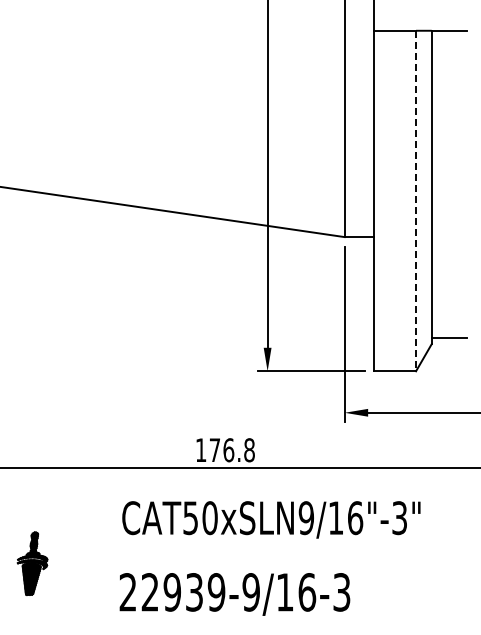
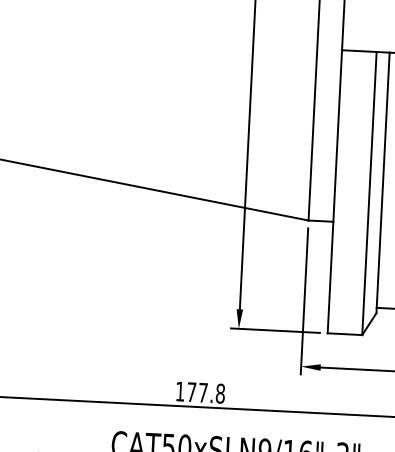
line: (416, 201) -> (369, 193), dashed -> solid
text: (228, 450) -> (203, 393), 176.8 -> 177.8

